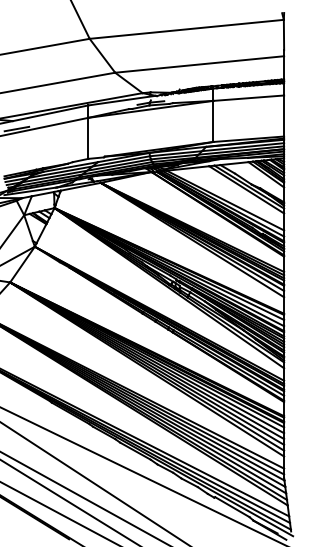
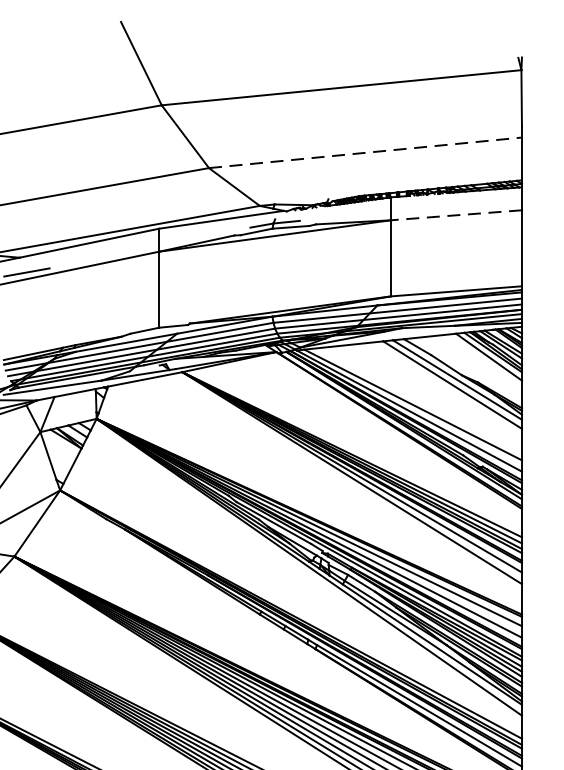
line: (199, 64) -> (365, 152), solid -> dashed
line: (248, 98) -> (455, 215), solid -> dashed

